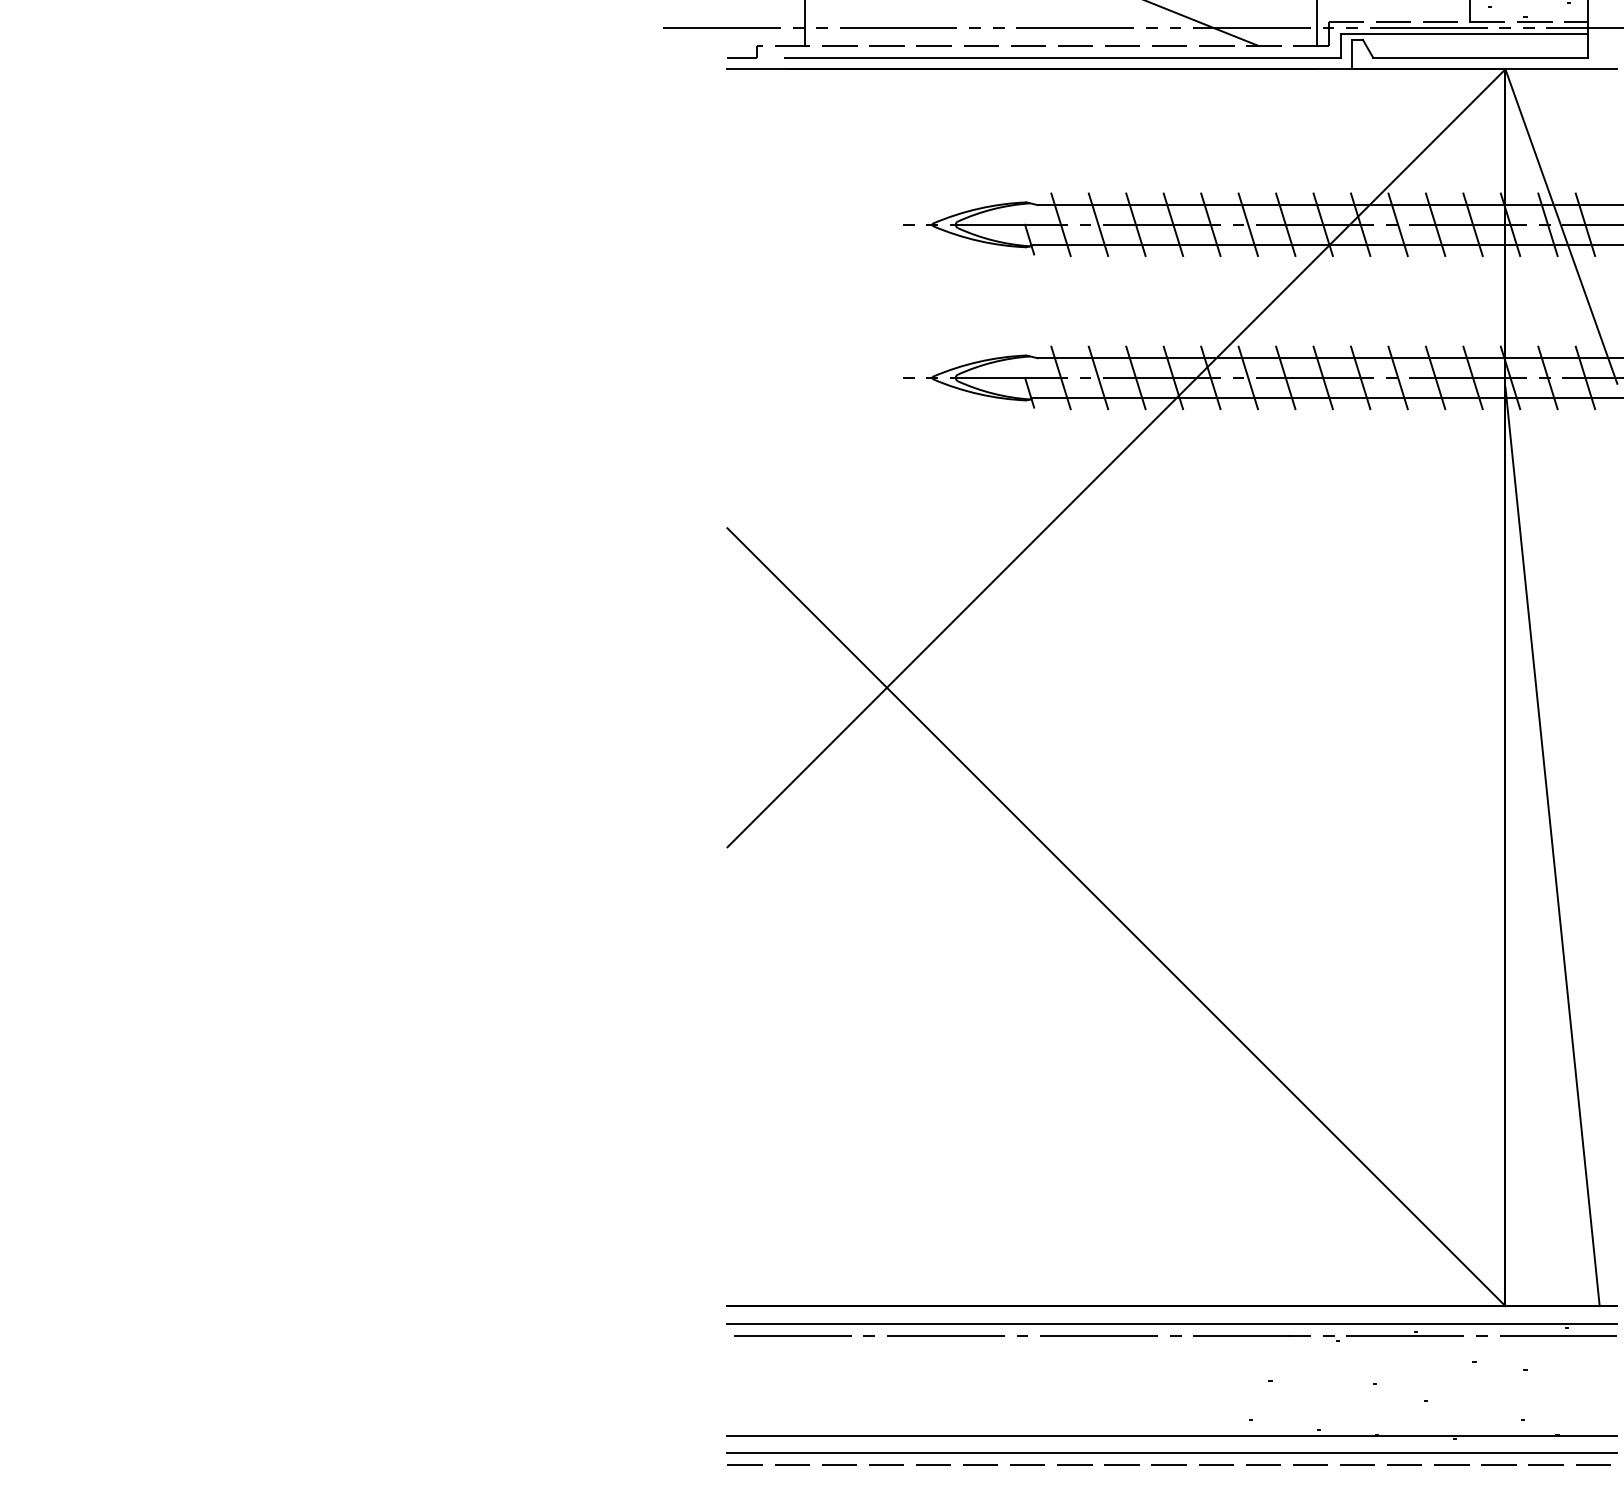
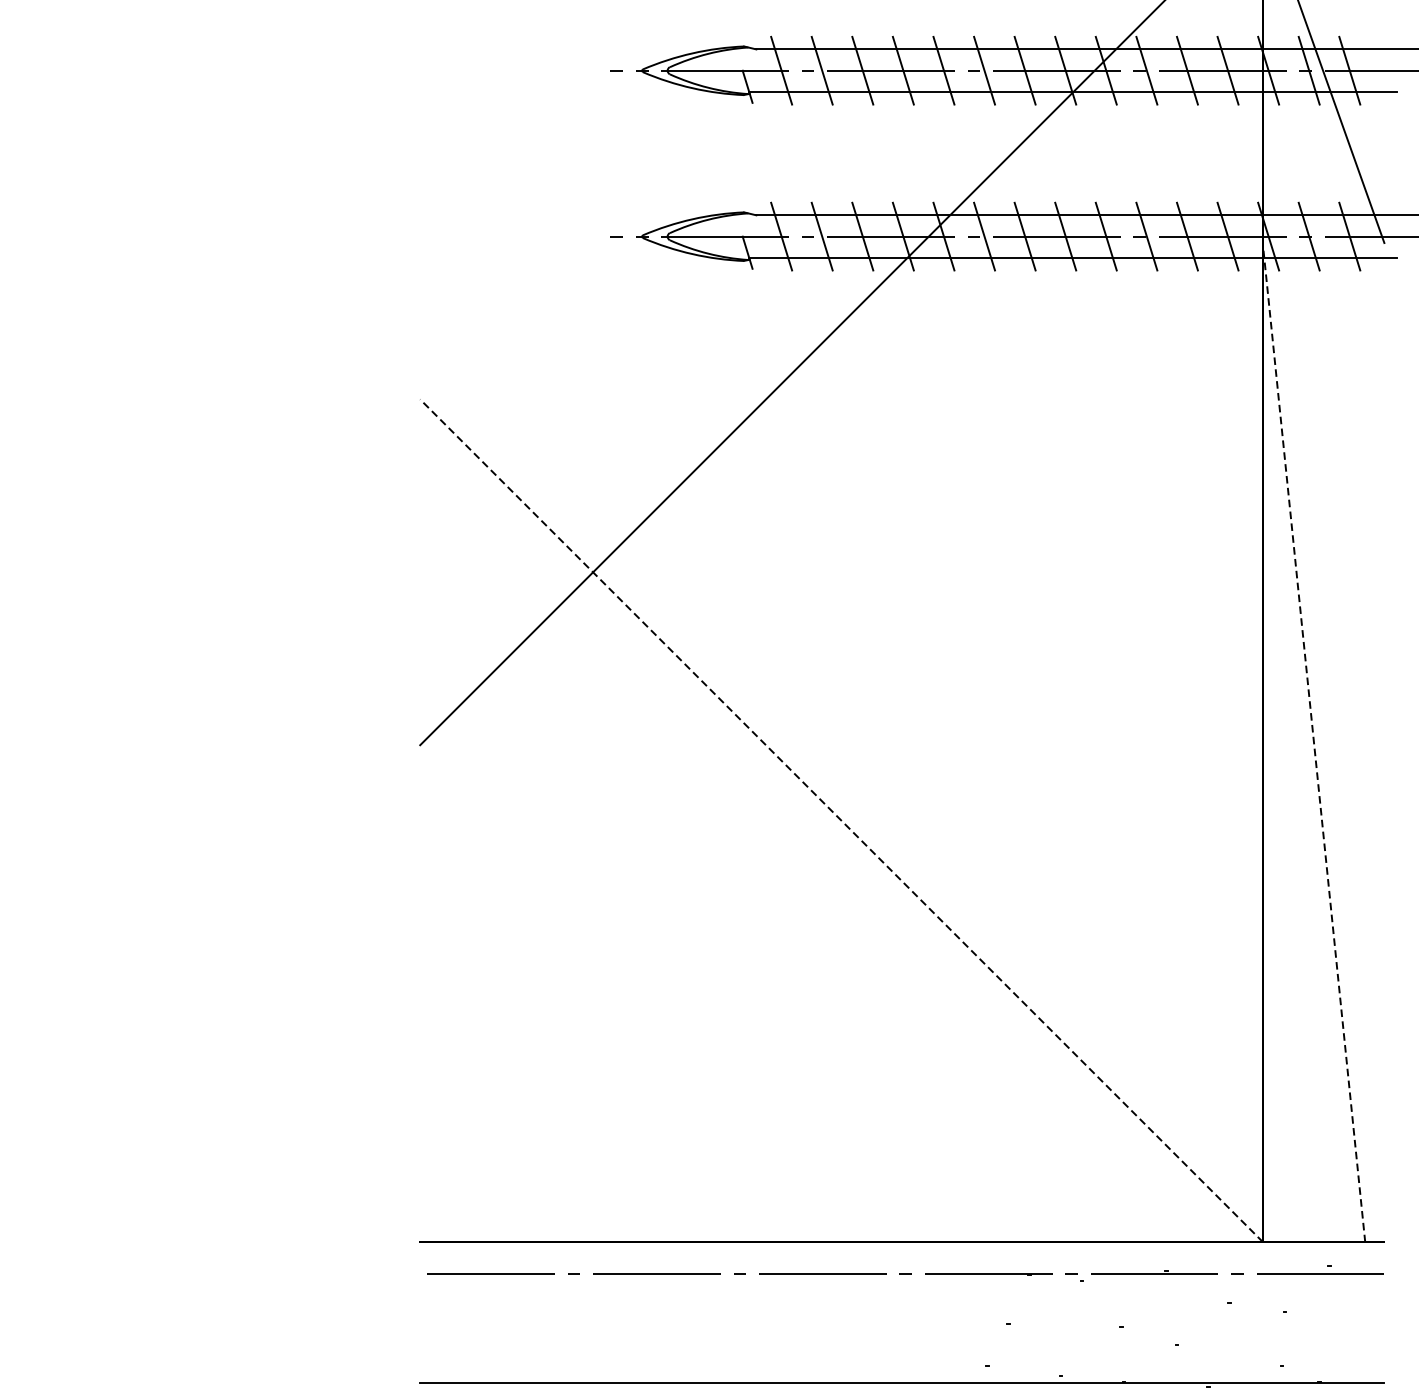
line: (1552, 846) -> (1314, 744), solid -> dashed
line: (1116, 916) -> (841, 820), solid -> dashed
line: (1172, 1323) -> (902, 1261), removed

